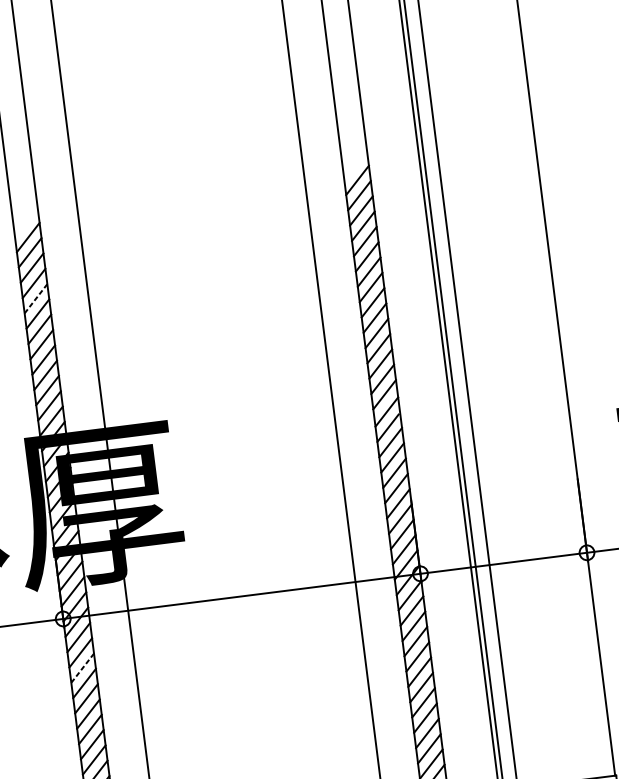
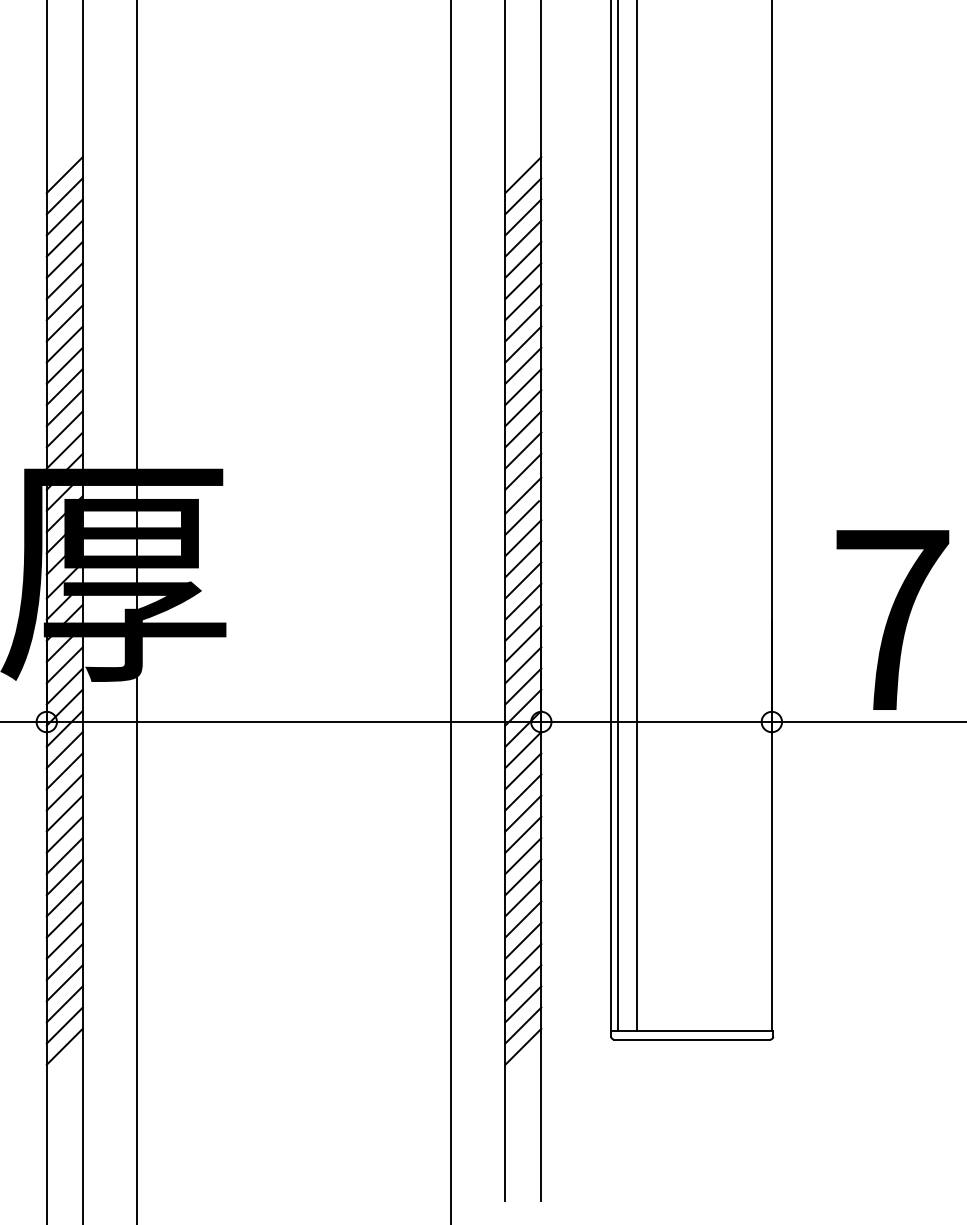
line: (26, 222) -> (64, 175), added
line: (36, 298) -> (65, 280), dashed -> solid
line: (83, 668) -> (65, 792), dashed -> solid

